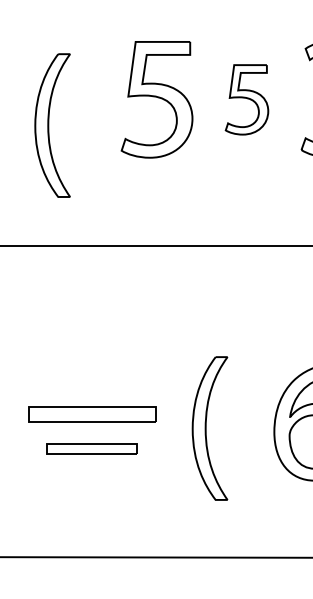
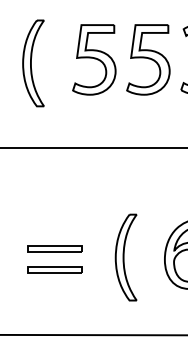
part: (247, 99) -> (148, 59), size x1.67
part: (52, 125) -> (33, 63), moved
part: (90, 413) -> (54, 248), size x0.71

